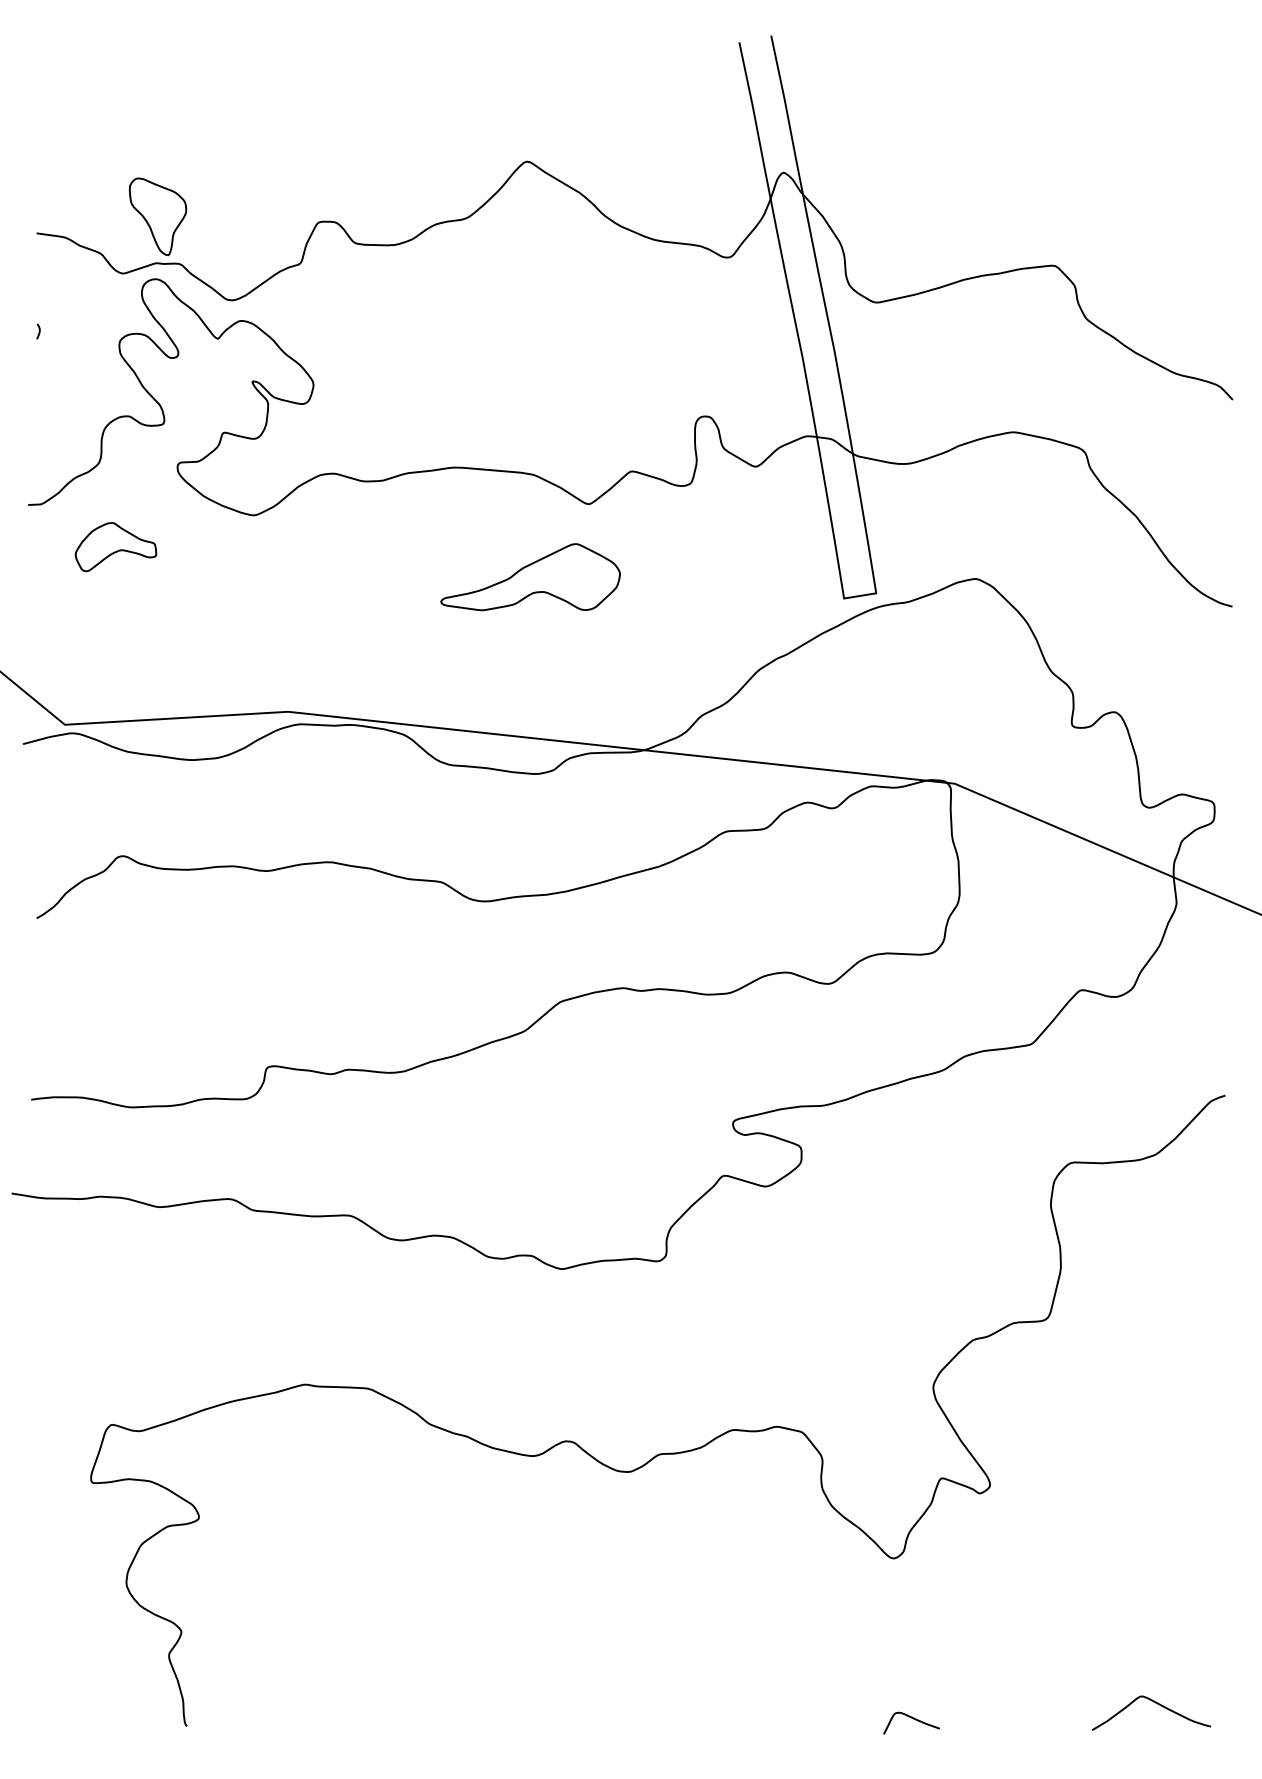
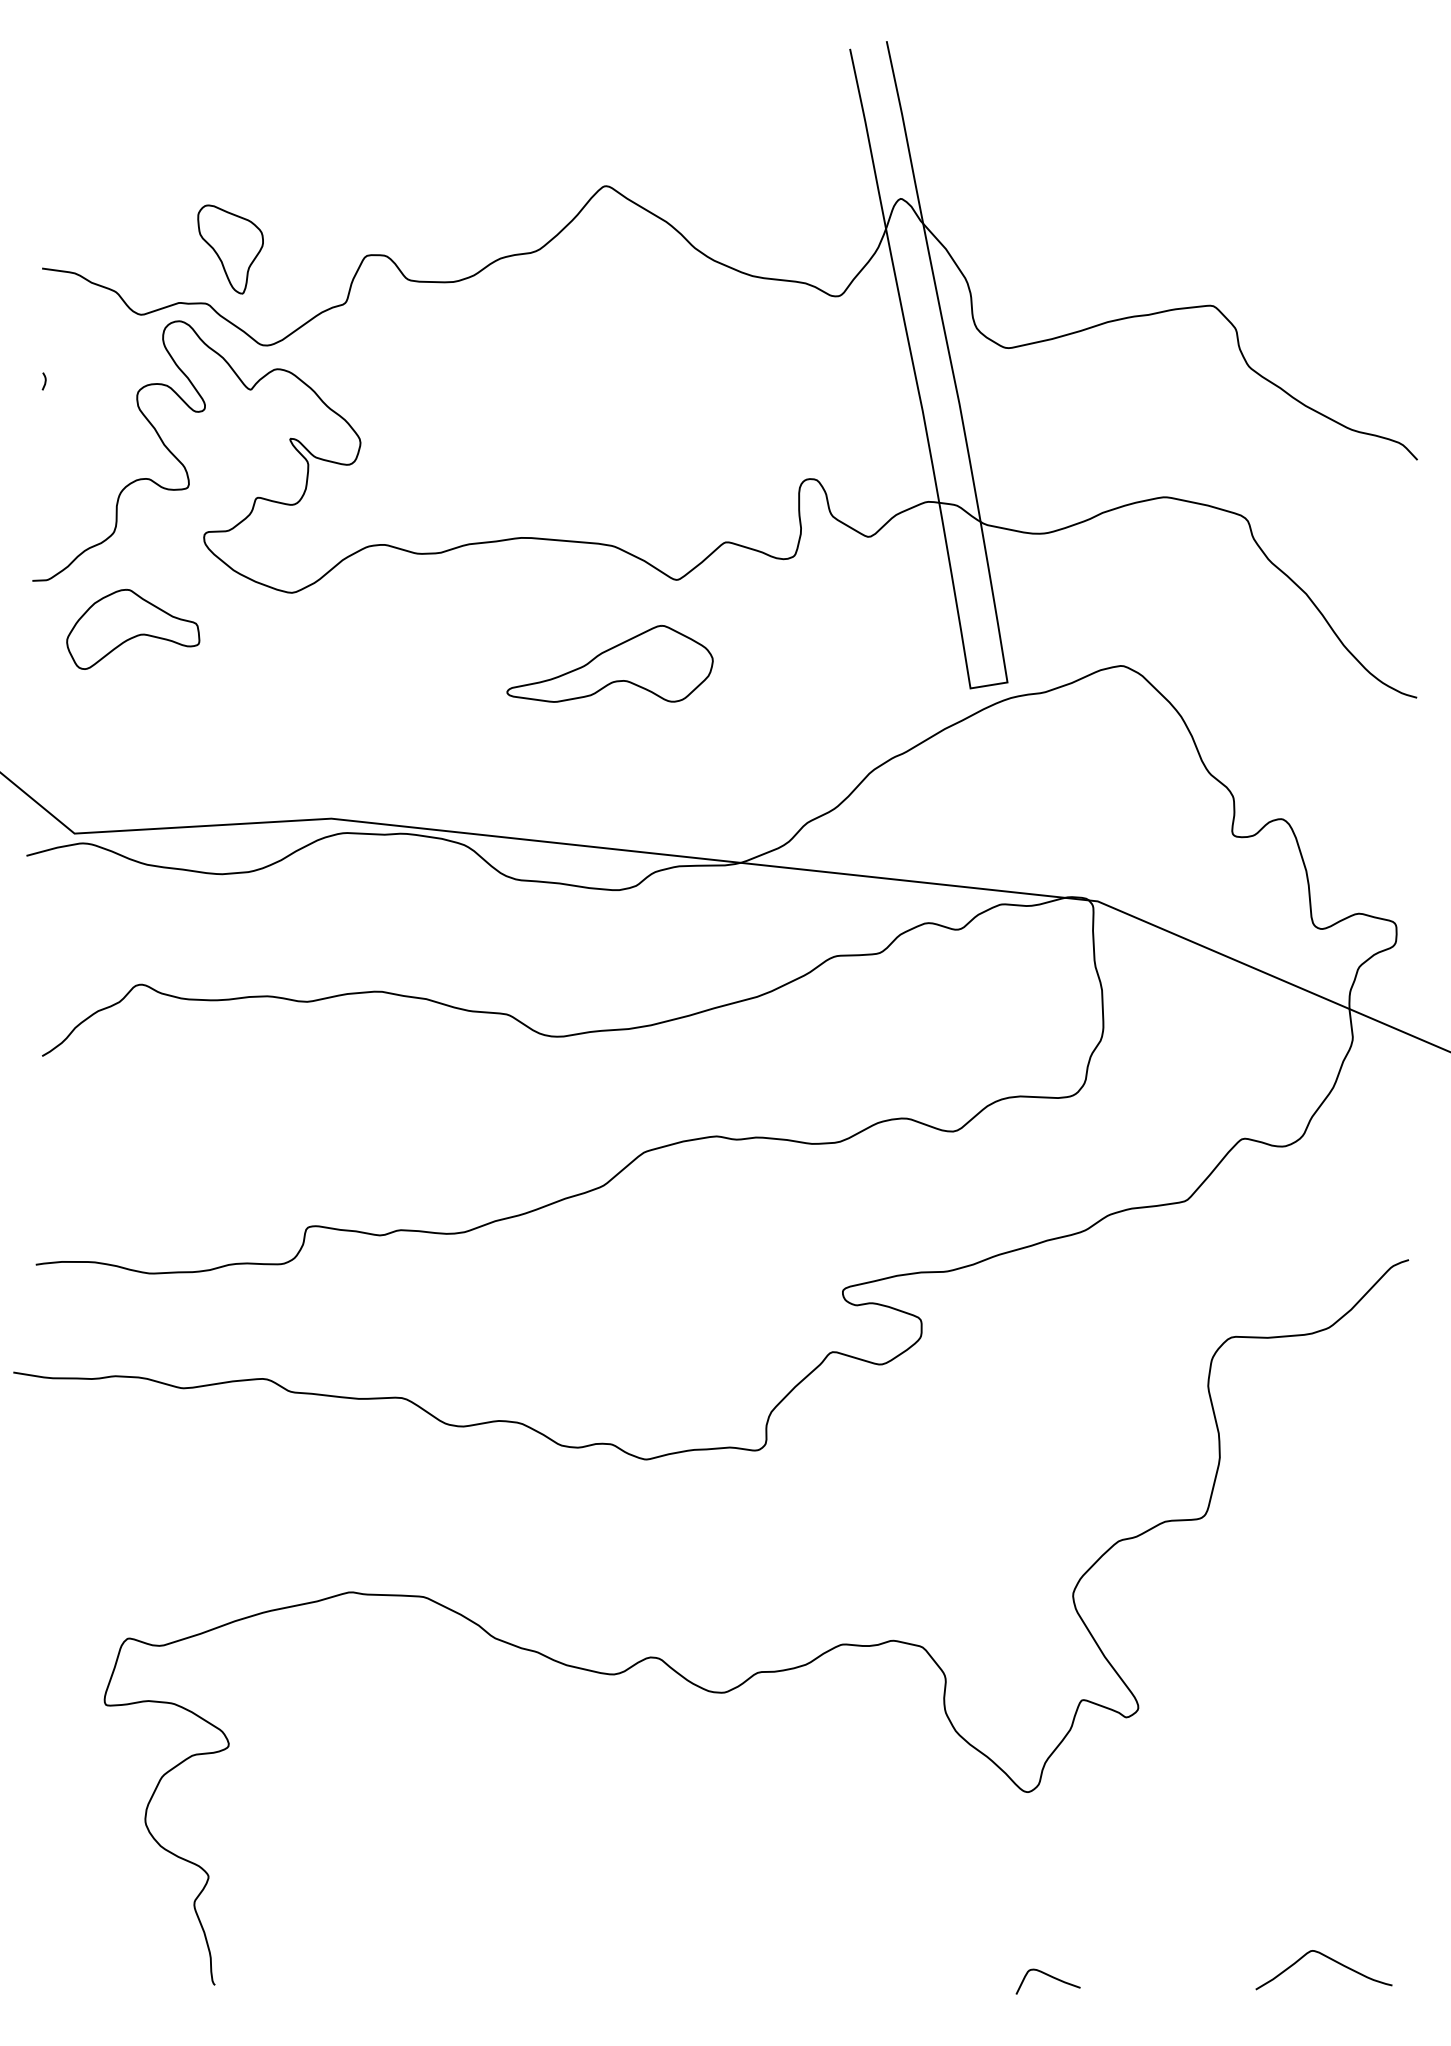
part: (157, 216) -> (230, 249), moved
part: (116, 546) -> (133, 628), size x1.43

